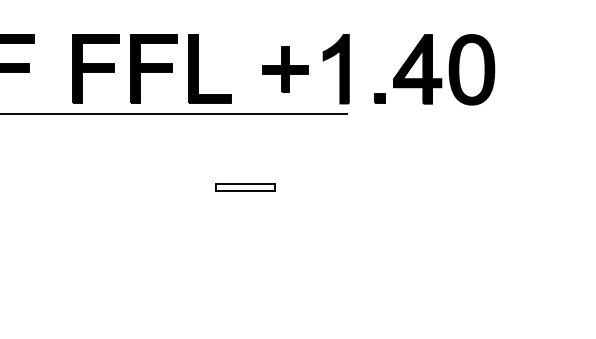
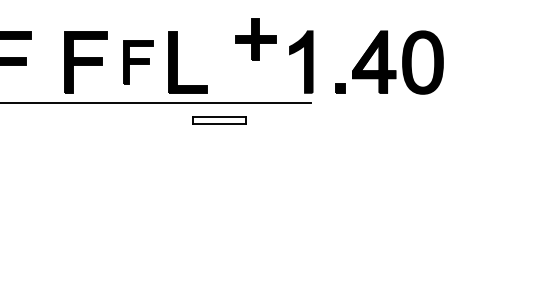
part: (153, 68) -> (137, 61), size x0.7
part: (285, 69) -> (255, 39), moved
part: (245, 187) -> (219, 120), moved

